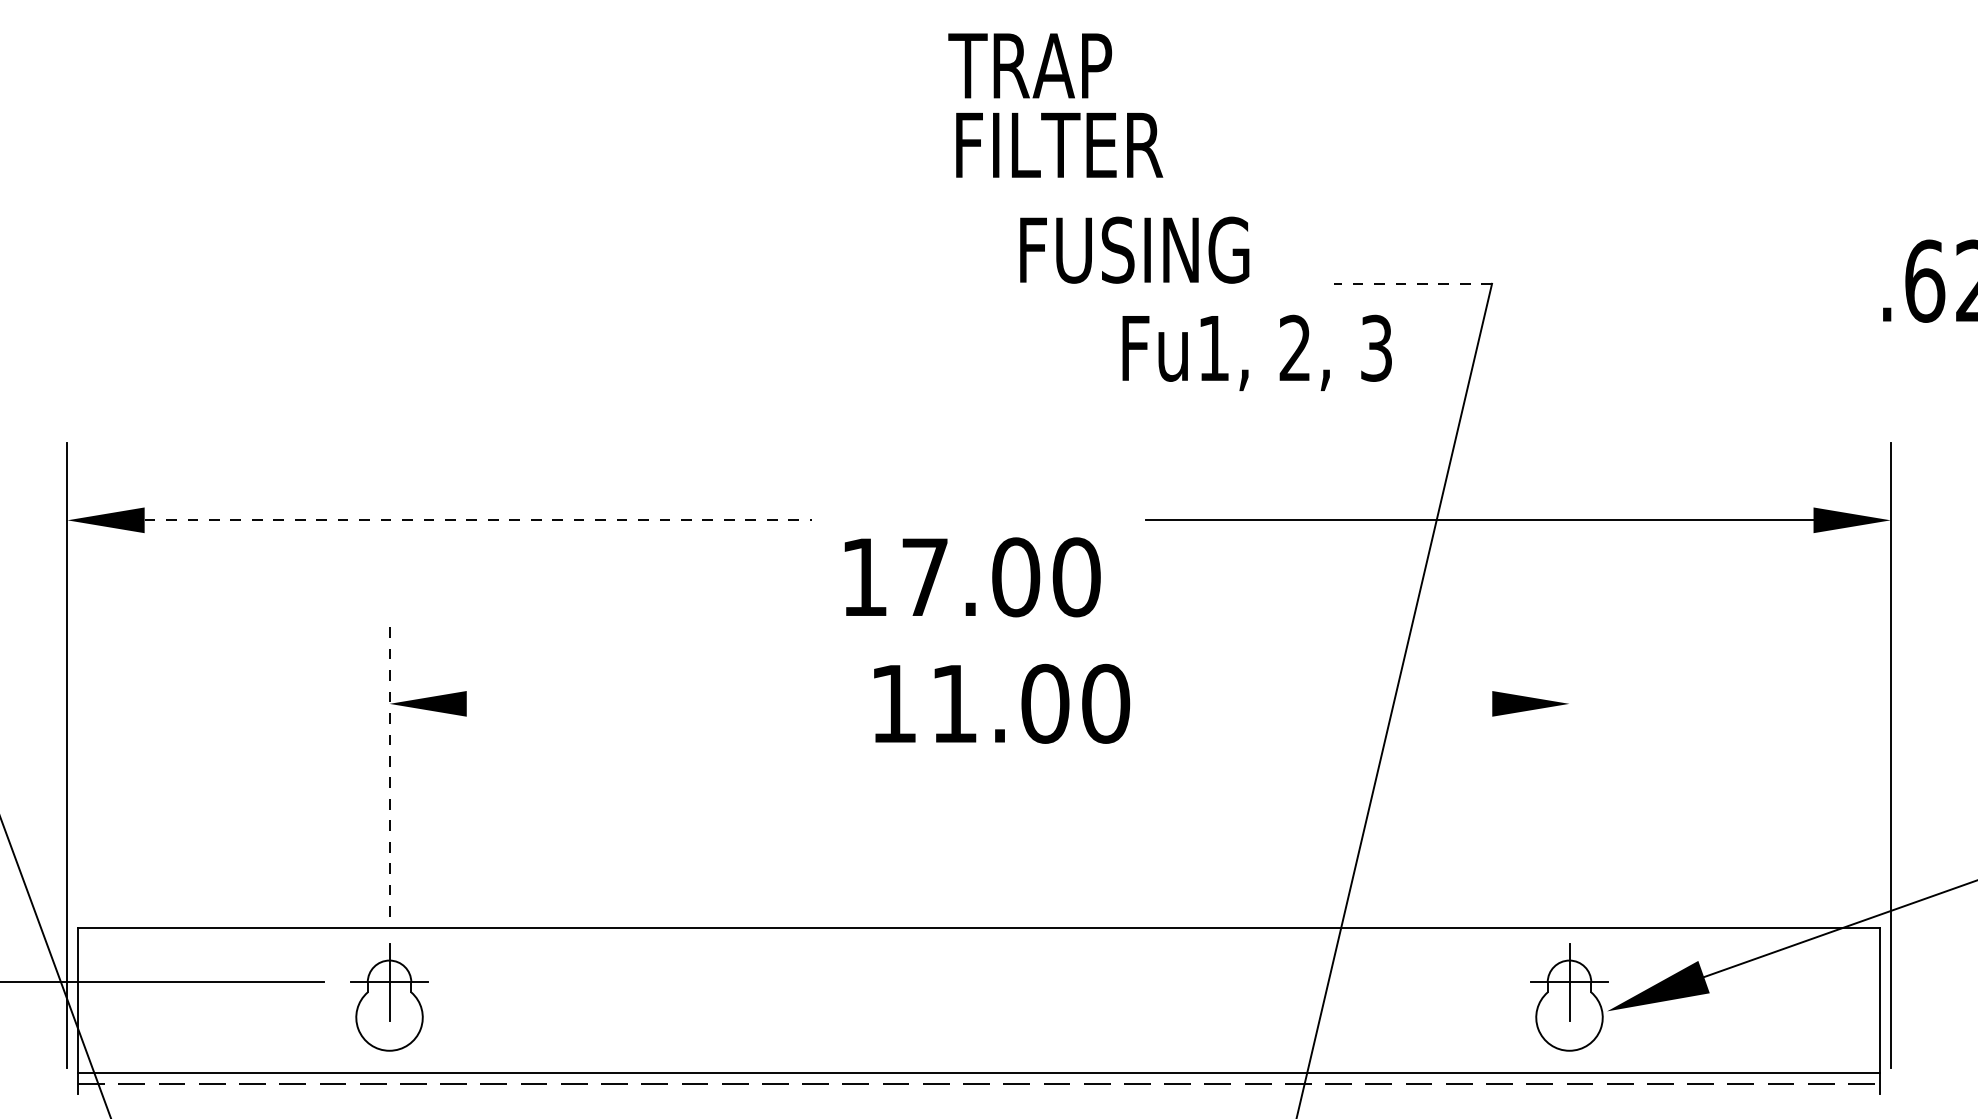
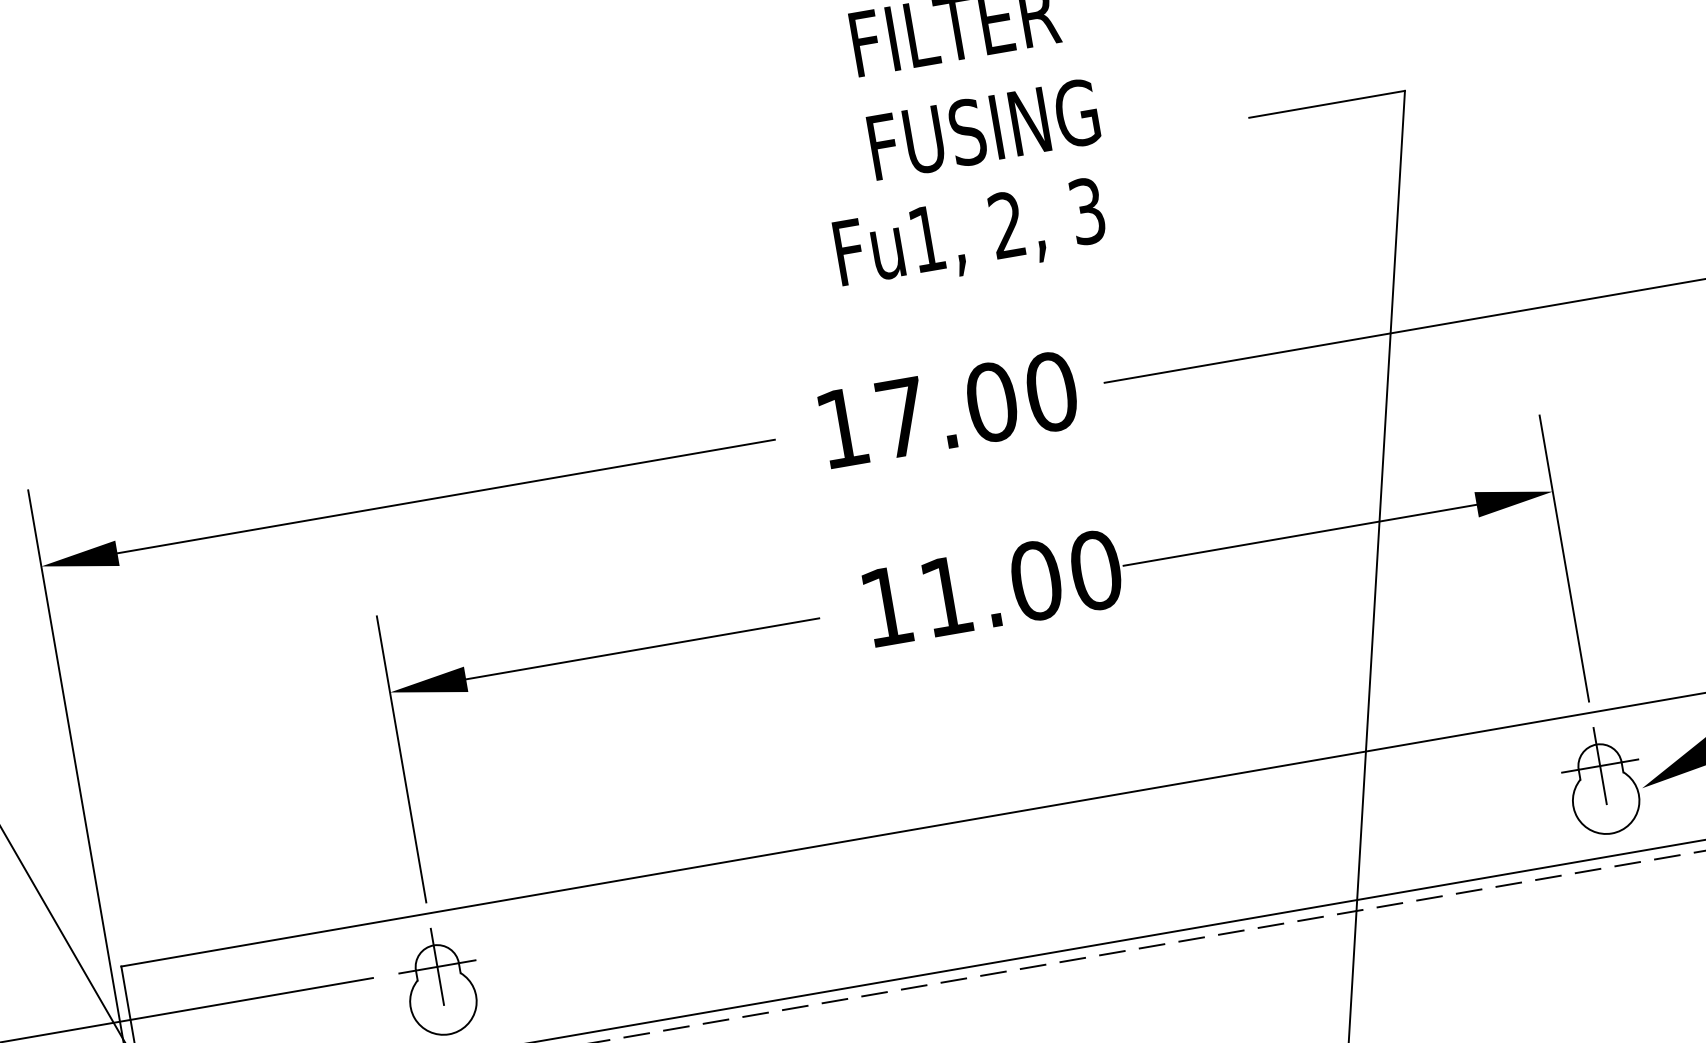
text: (1134, 249) -> (983, 128), moved
line: (1412, 283) -> (1326, 104), dashed -> solid
text: (1256, 352) -> (969, 235), moved
line: (478, 520) -> (446, 496), dashed -> solid
text: (972, 577) -> (949, 409), moved
line: (645, 703) -> (642, 648), added
line: (1312, 703) -> (1299, 535), added
line: (389, 771) -> (401, 759), dashed -> solid
line: (1569, 771) -> (1564, 558), added

